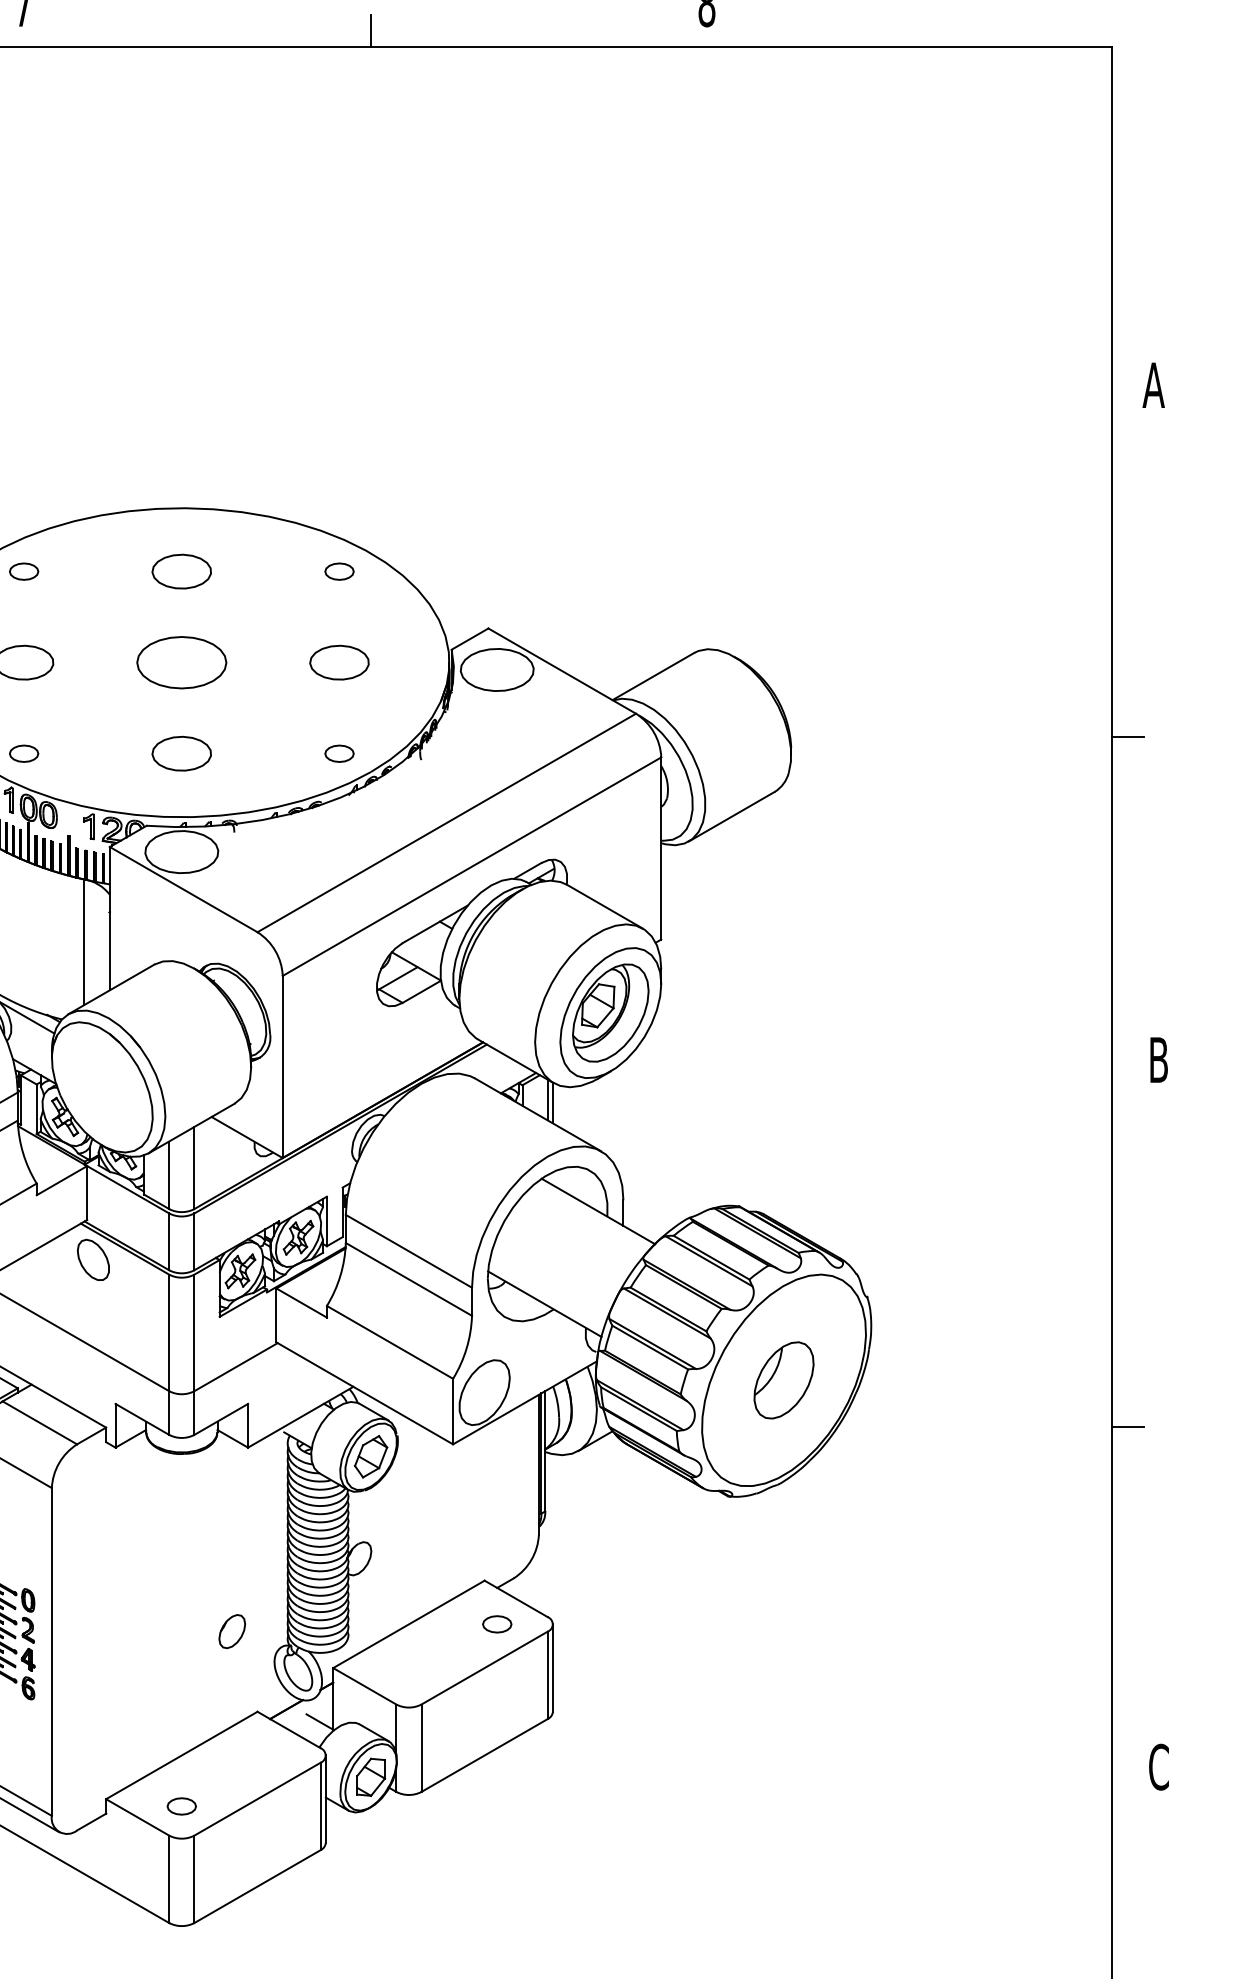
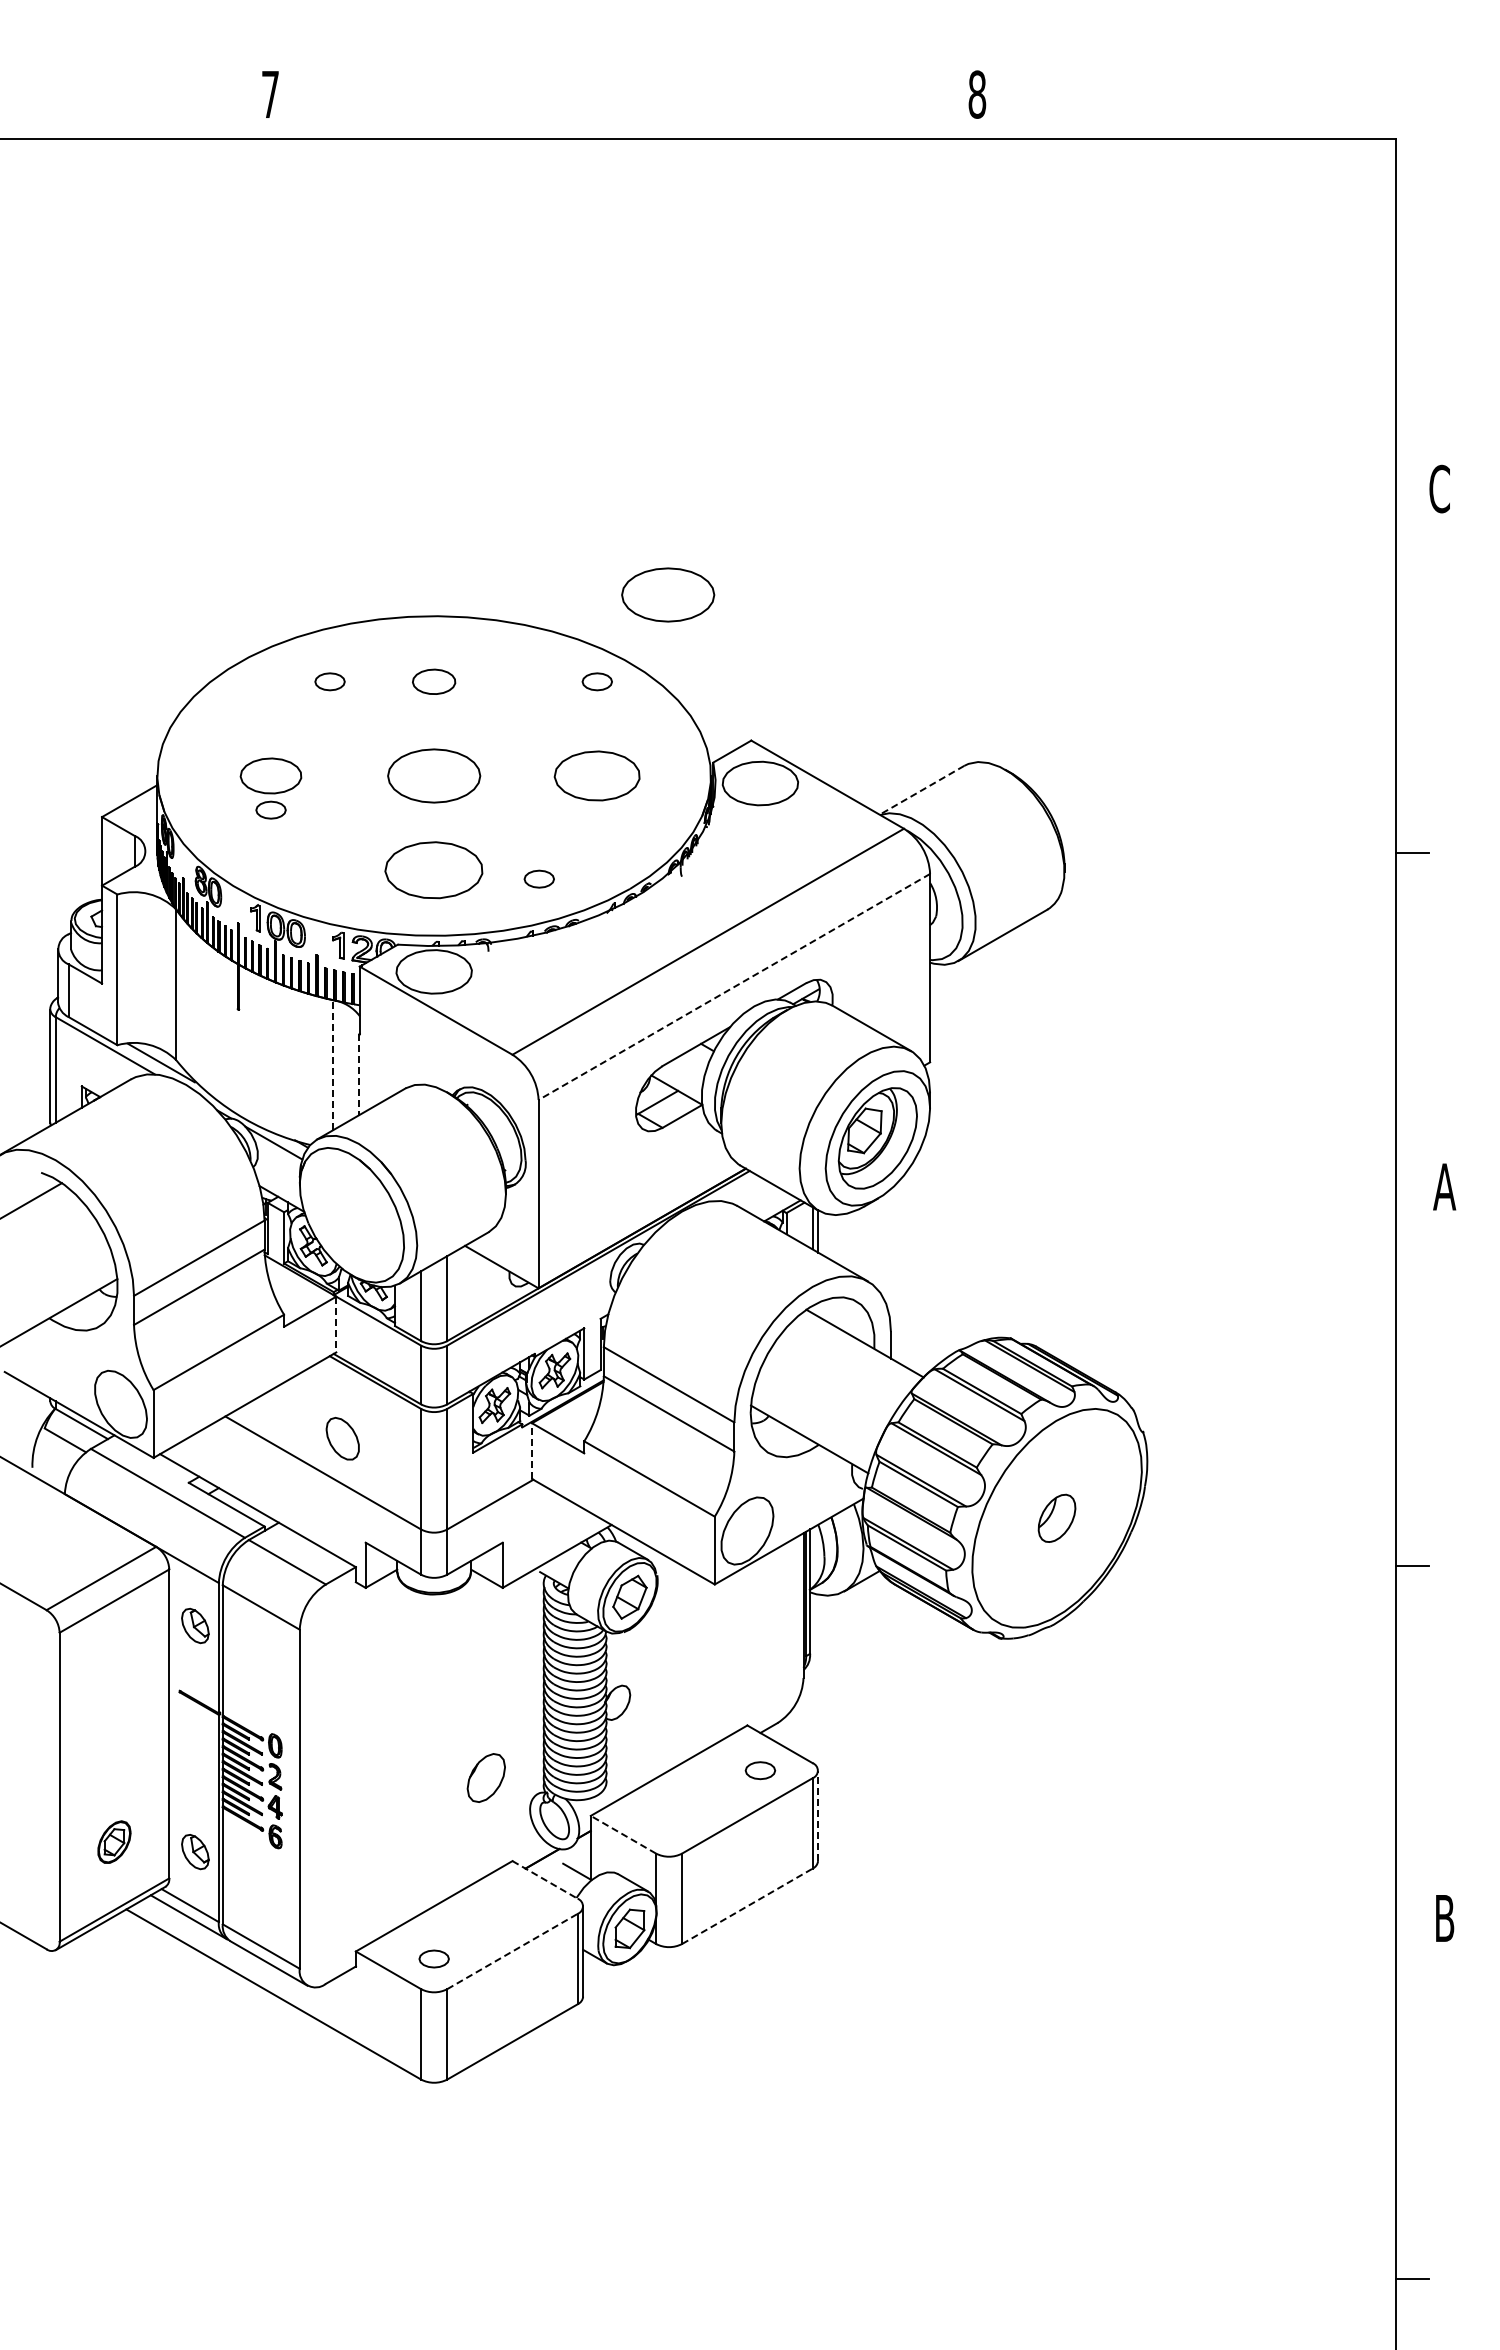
line: (371, 30) -> (630, 122), removed
text: (1153, 384) -> (1439, 488), A -> C
part: (408, 487) -> (668, 594), added
part: (23, 571) -> (329, 681), moved
part: (181, 571) -> (433, 681), size x0.7
part: (339, 662) -> (597, 775), size x1.4
line: (652, 676) -> (921, 790), solid -> dashed
part: (23, 753) -> (270, 809), moved
part: (182, 753) -> (434, 869), size x1.6
part: (338, 753) -> (538, 878), moved
line: (471, 867) -> (733, 987), solid -> dashed
line: (84, 941) -> (333, 1064), solid -> dashed
line: (109, 952) -> (359, 1075), solid -> dashed
text: (1158, 1059) -> (1444, 1186), B -> A
line: (87, 1193) -> (336, 1324), solid -> dashed
part: (93, 1259) -> (342, 1438), moved
line: (276, 1315) -> (532, 1451), solid -> dashed
part: (783, 1380) -> (1056, 1518), size x0.6
part: (232, 1631) -> (486, 1778), size x1.4
line: (553, 1667) -> (818, 1815), solid -> dashed
line: (364, 1686) -> (623, 1834), solid -> dashed
line: (289, 1729) -> (545, 1879), solid -> dashed
line: (484, 1755) -> (747, 1906), solid -> dashed
text: (1158, 1767) -> (1444, 1918), C -> B
line: (257, 1799) -> (512, 1951), solid -> dashed

